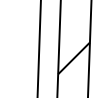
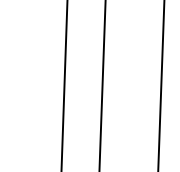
hatch: (73, 58) -> (129, 120), removed

